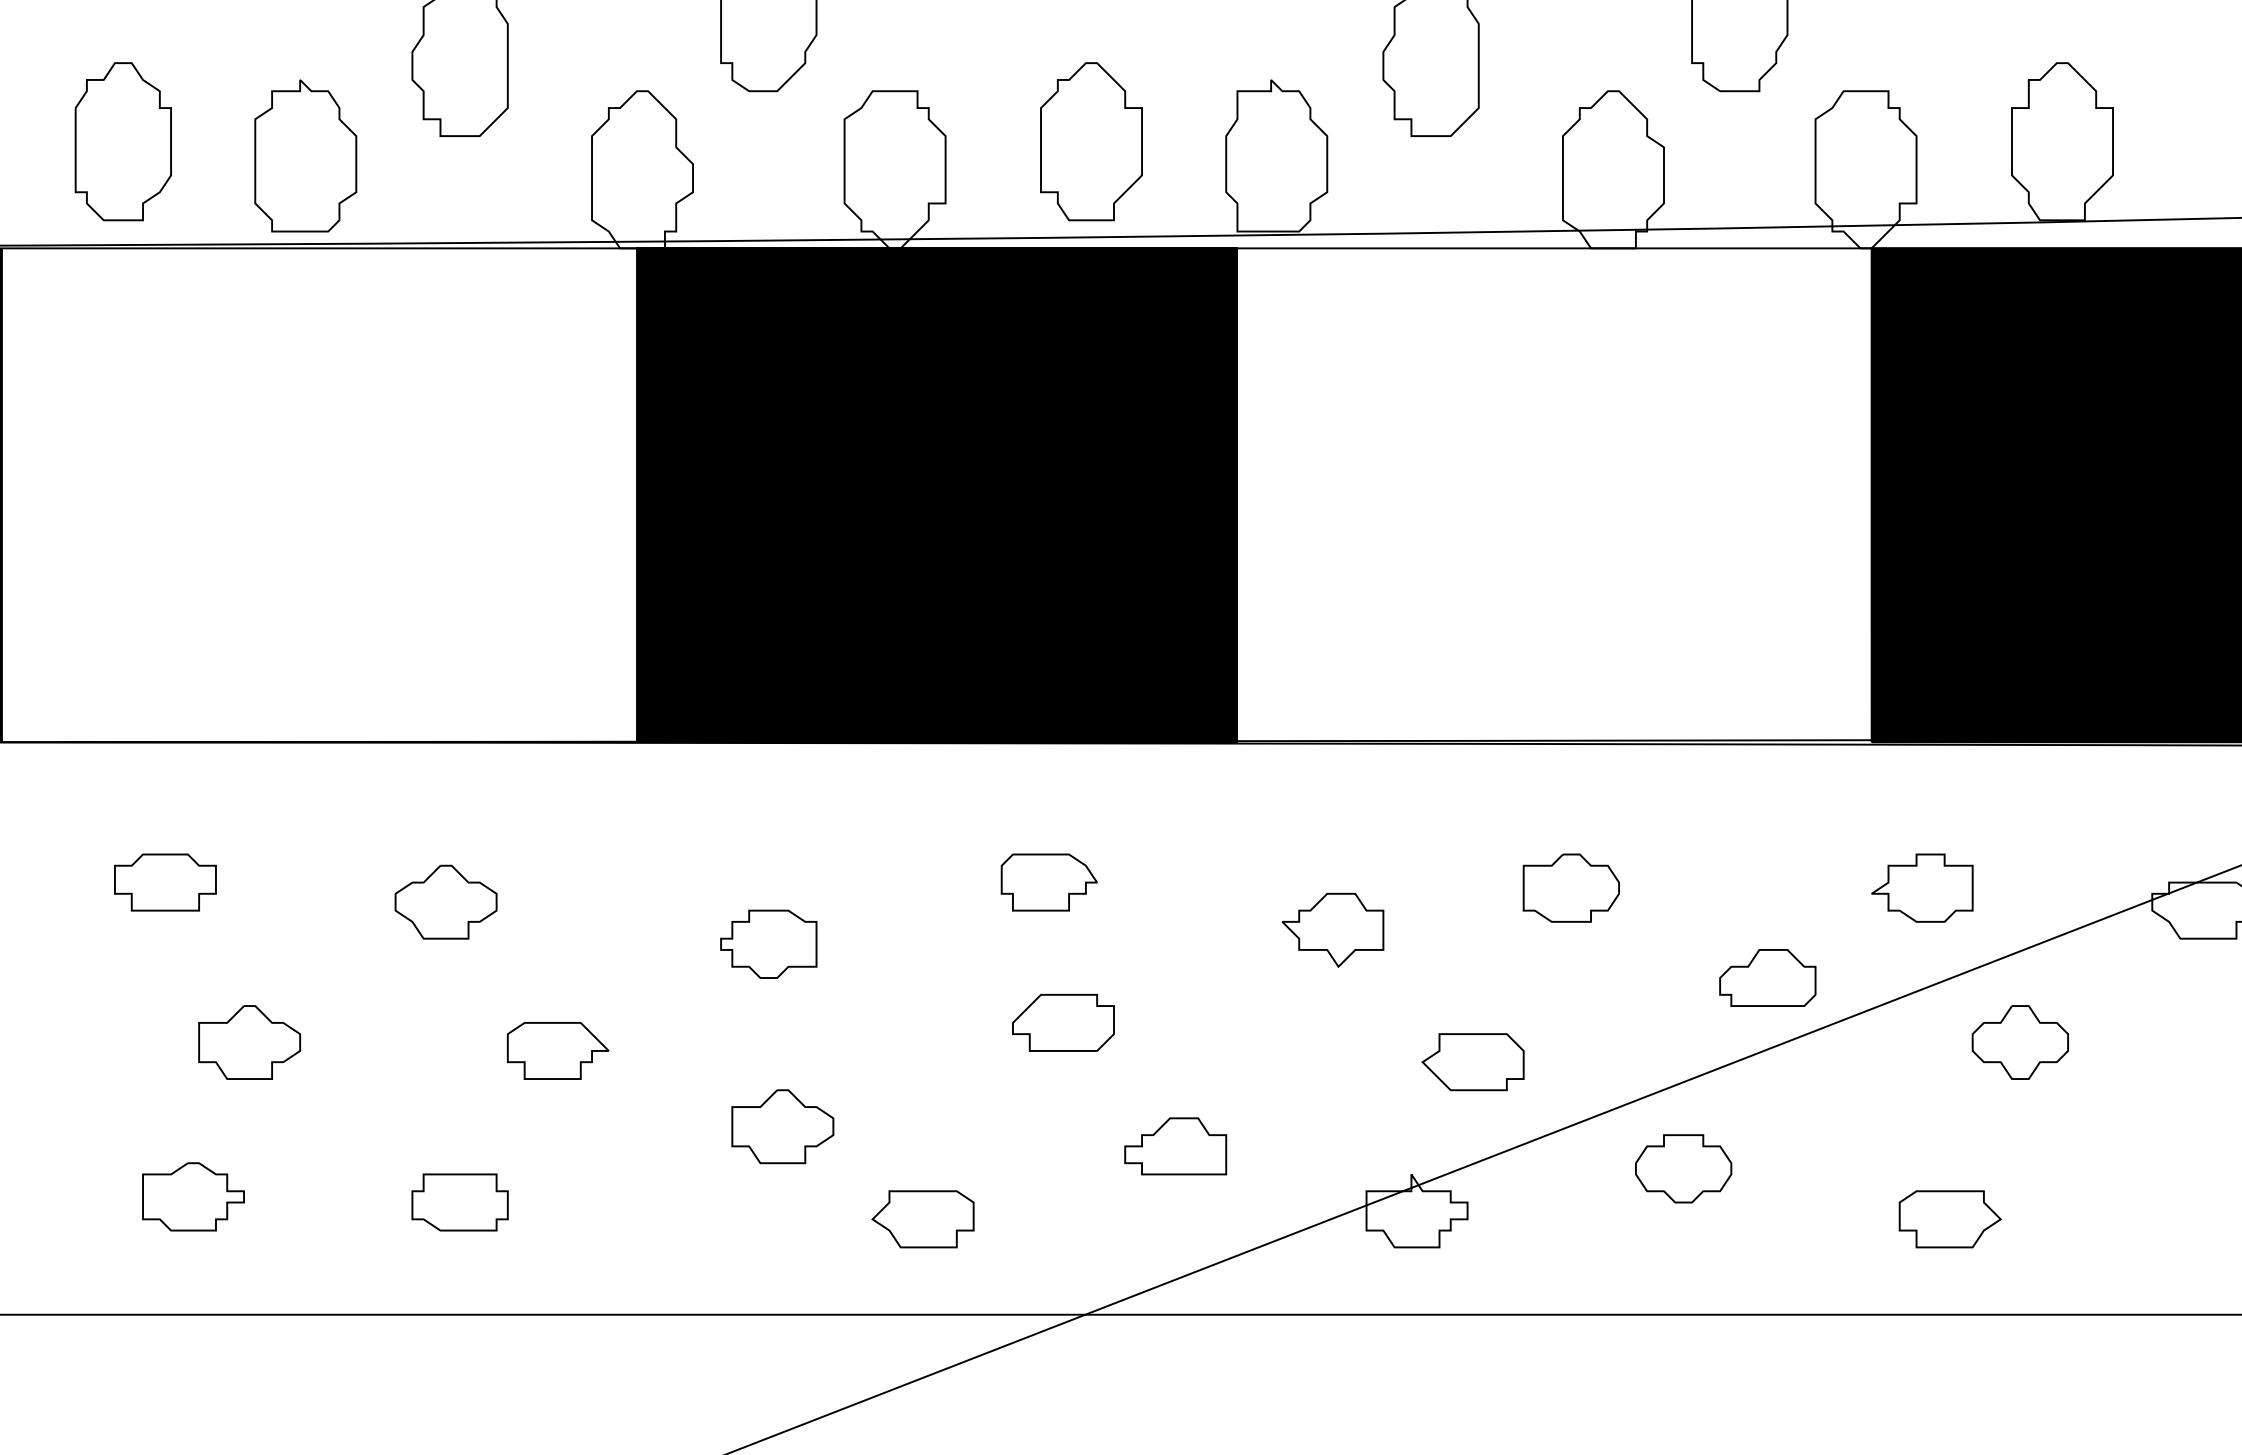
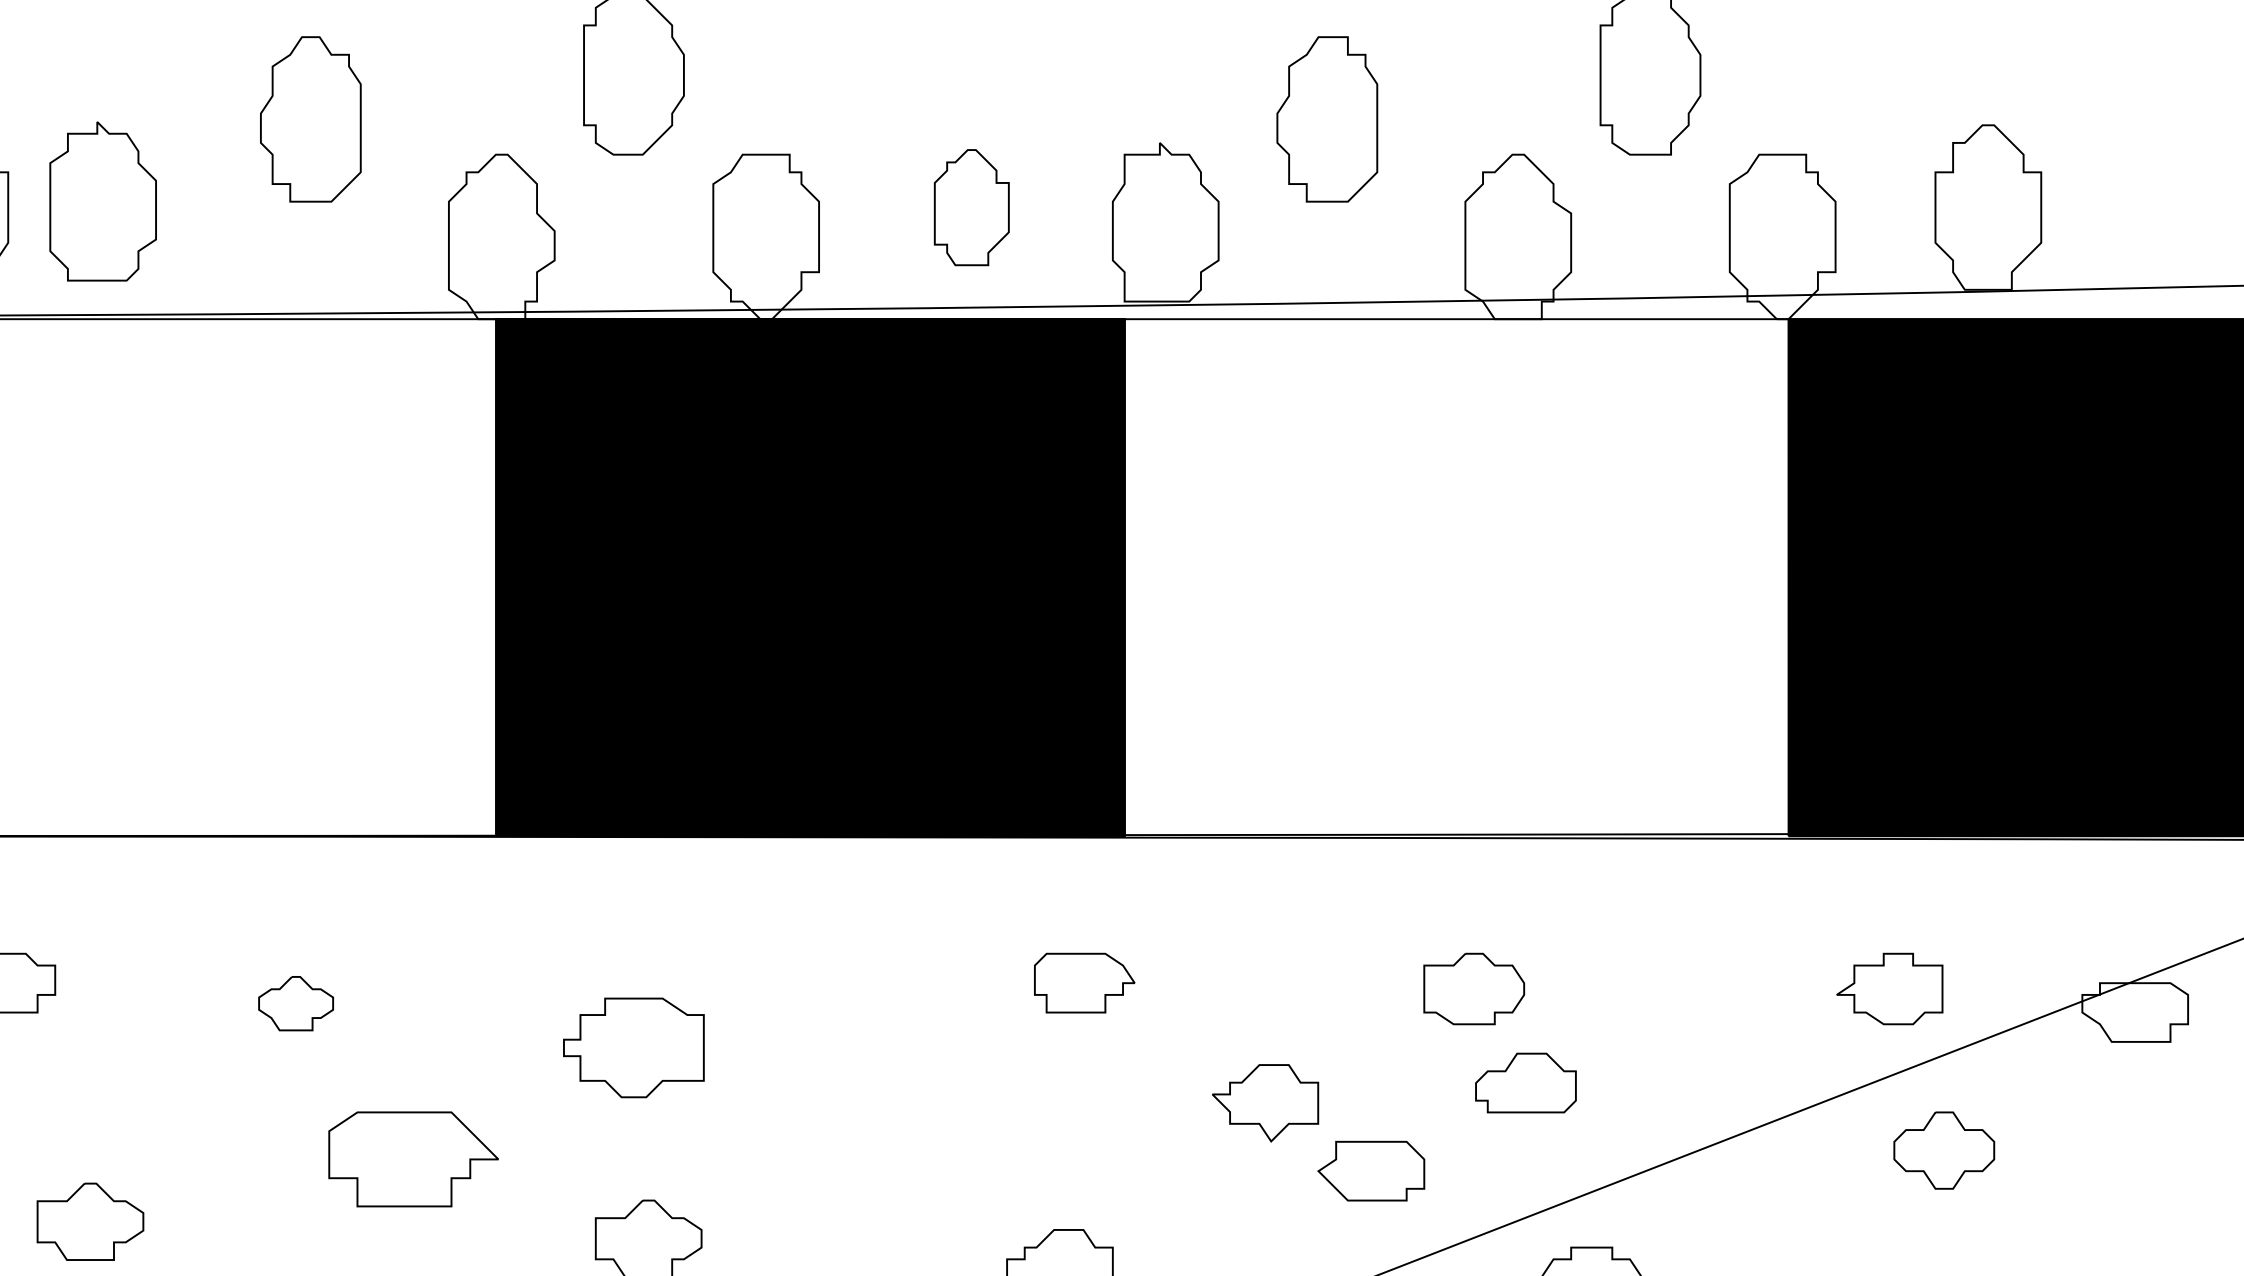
part: (1091, 141) -> (971, 207), size x0.7
part: (305, 155) -> (102, 201), moved
part: (1048, 882) -> (1083, 983), moved
part: (1922, 887) -> (1889, 988), moved
part: (445, 901) -> (295, 1002), size x0.7
part: (1332, 929) -> (1264, 1102), moved
part: (768, 943) -> (633, 1046), size x1.4
part: (1767, 977) -> (1525, 1082), moved
part: (1063, 1022) -> (942, 1129), removed
part: (249, 1042) -> (90, 1221), moved
part: (557, 1050) -> (412, 1158), size x1.6

